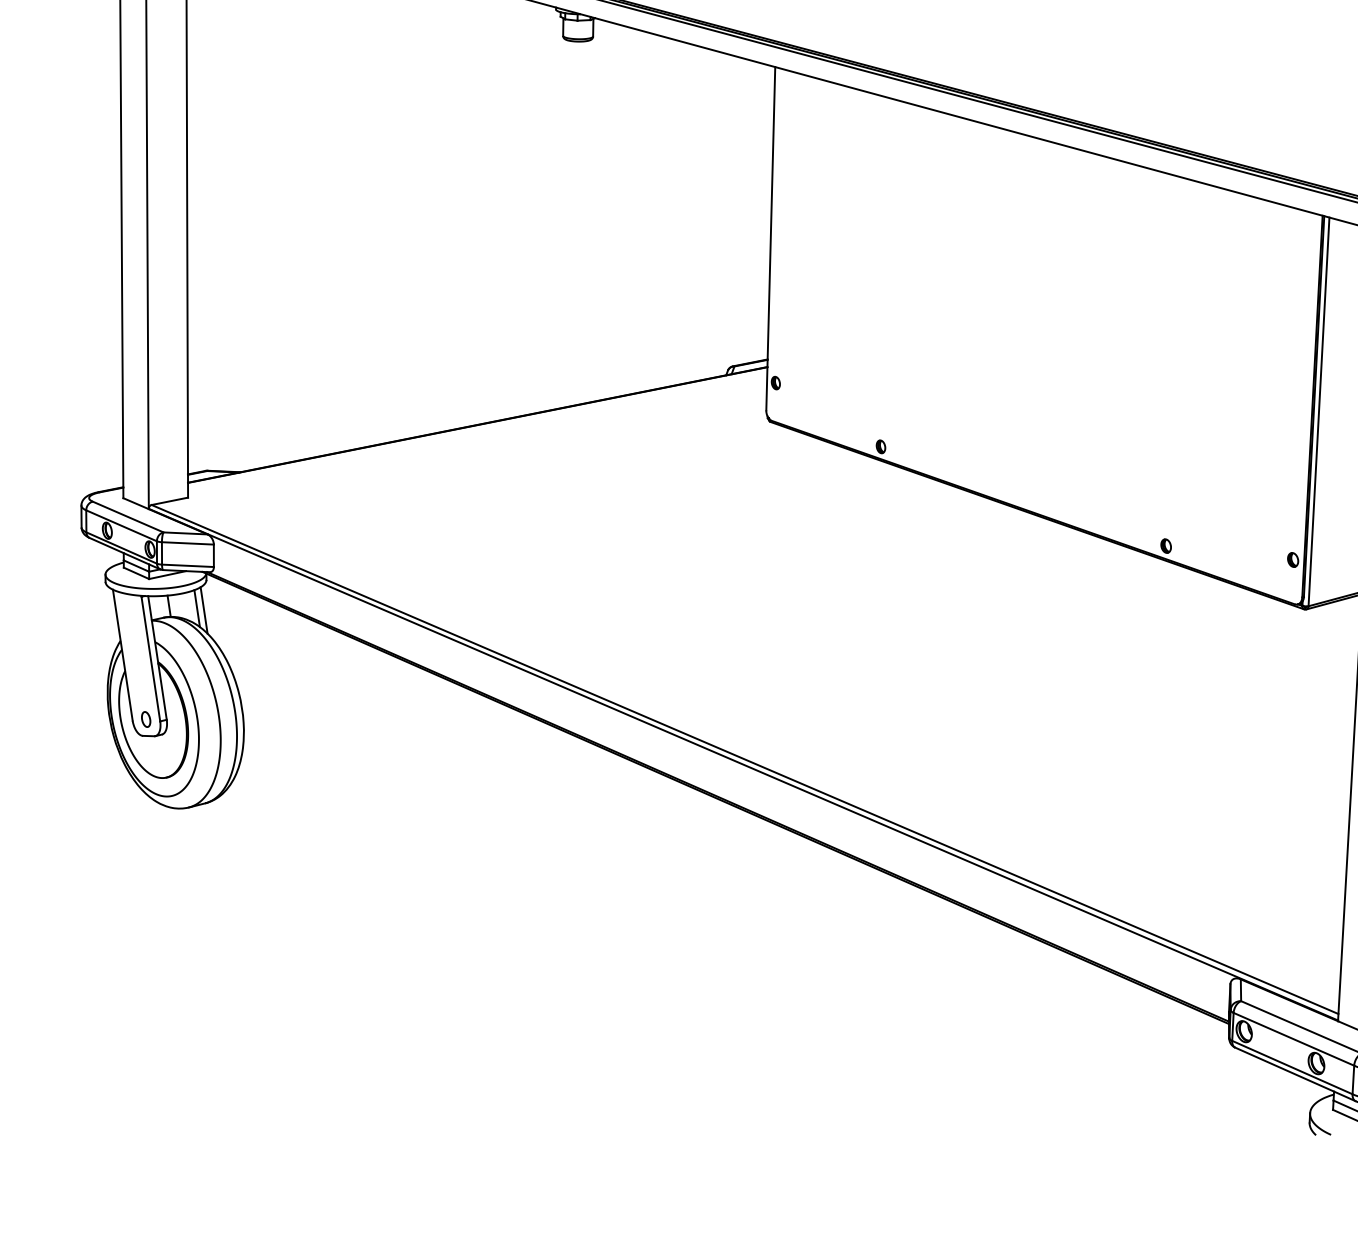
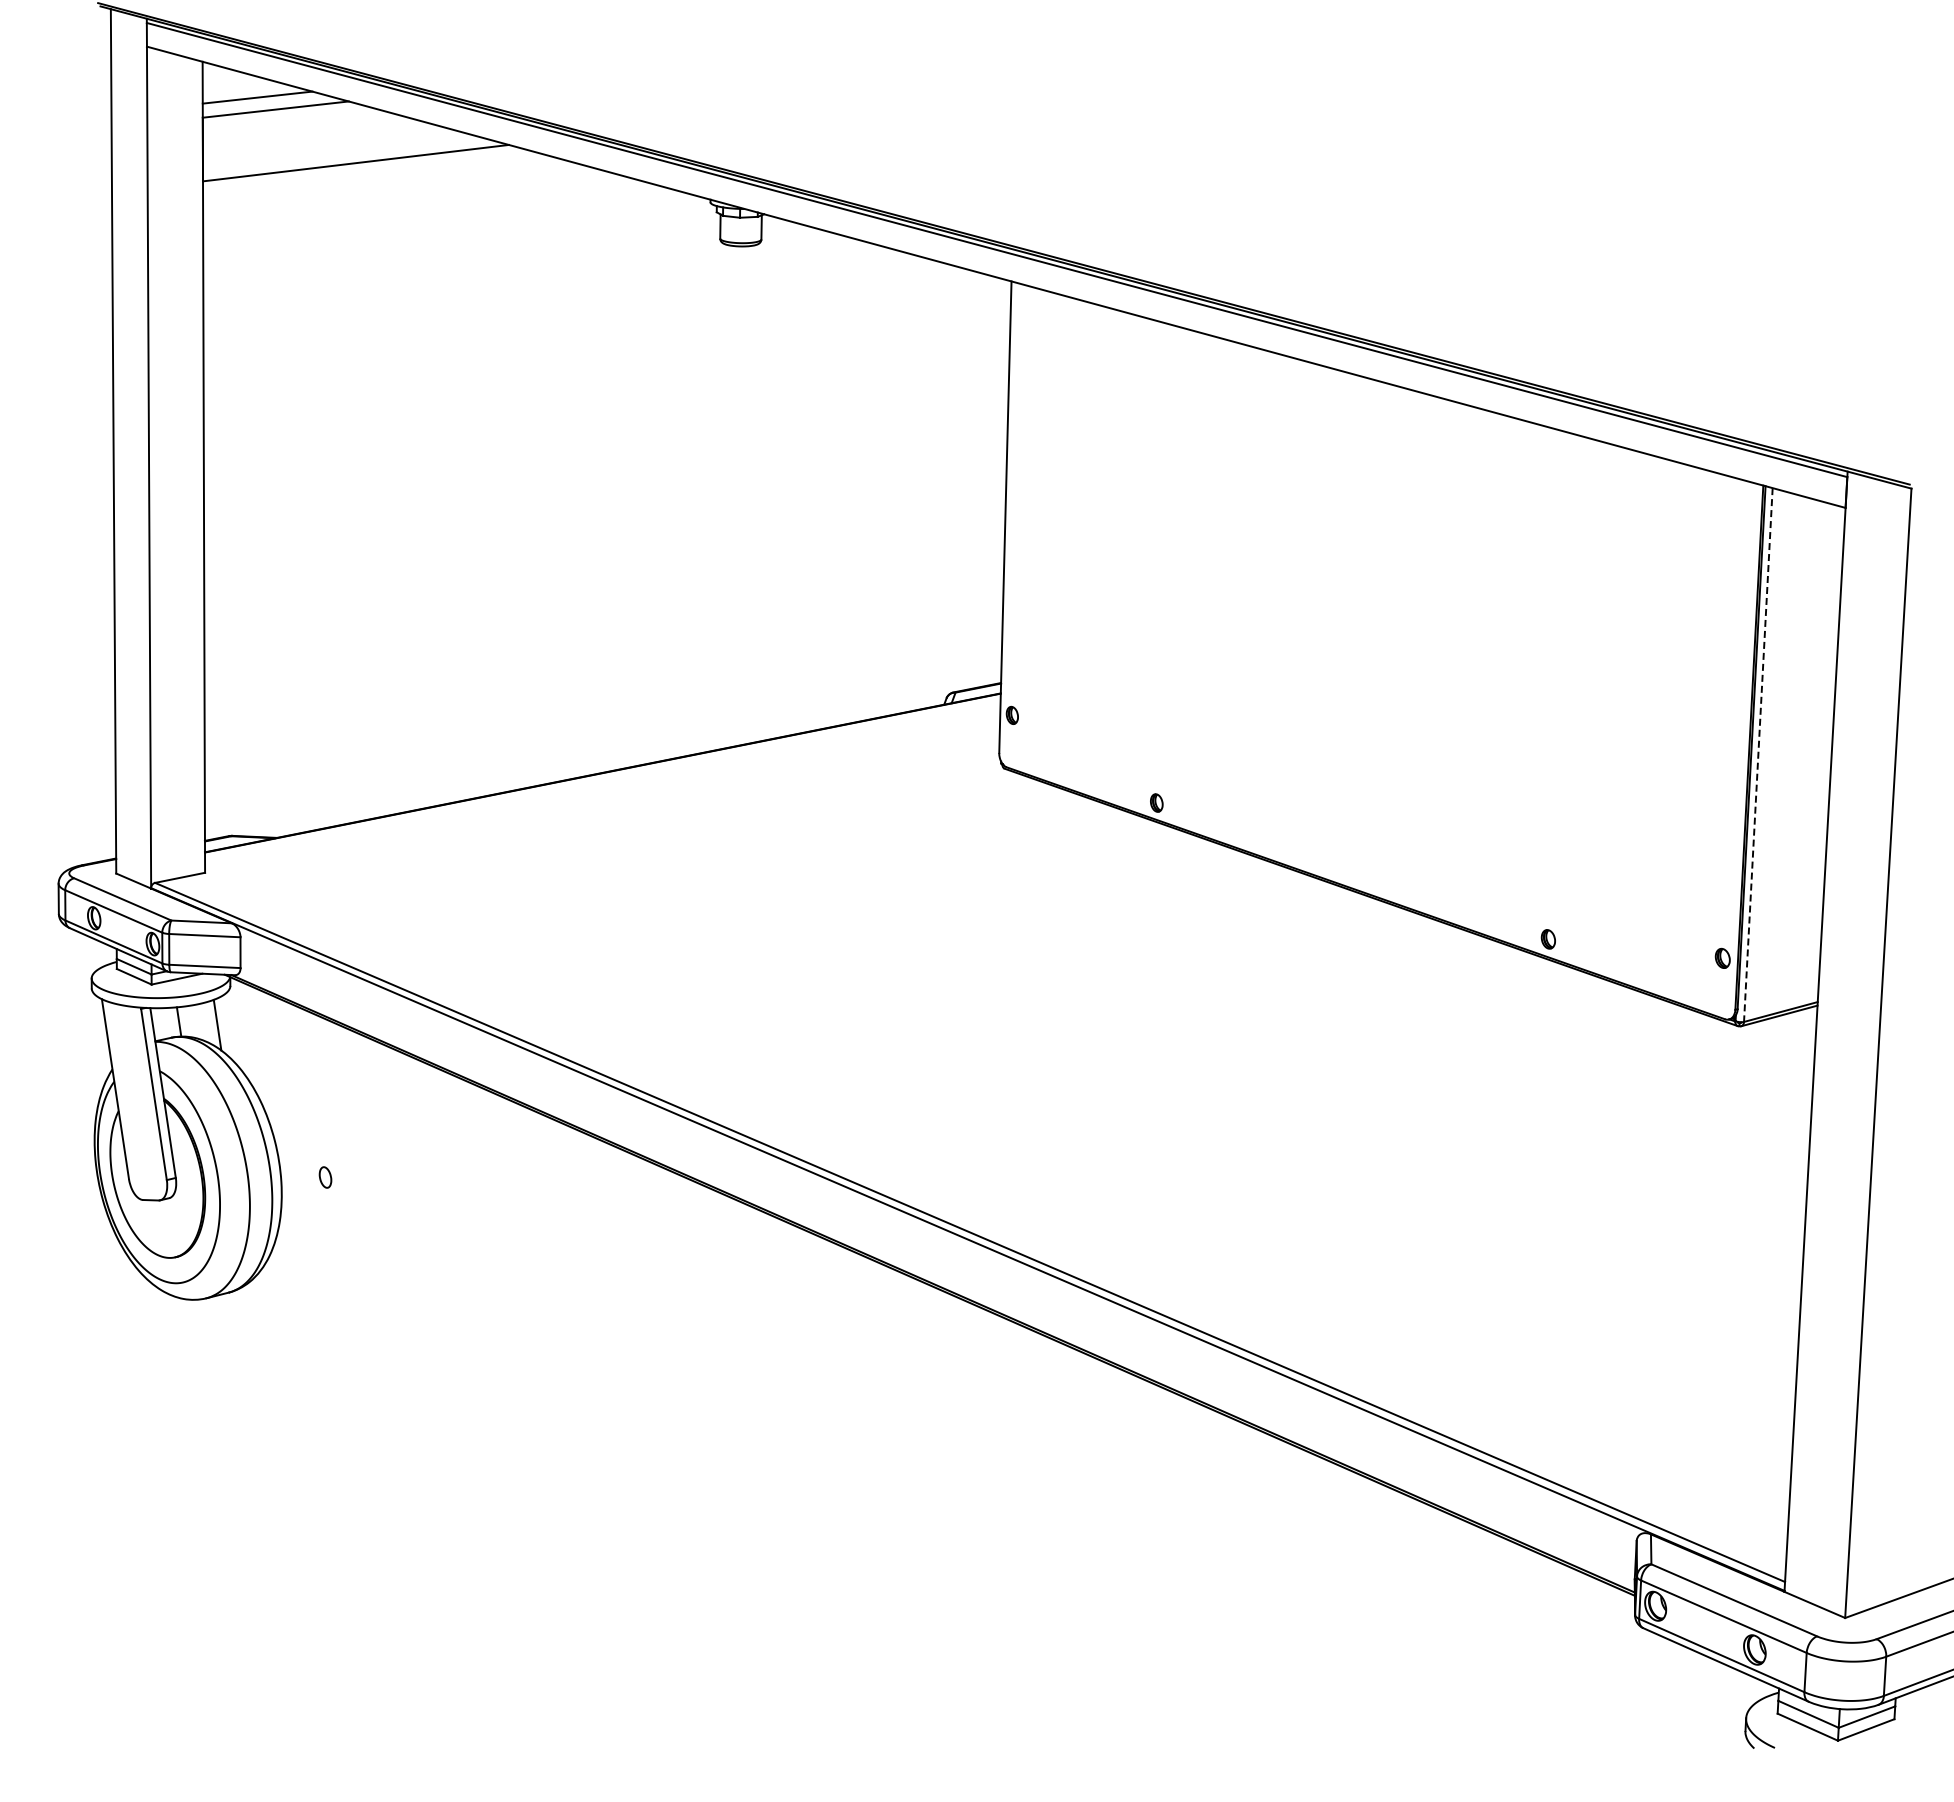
line: (1319, 412) -> (1758, 755), solid -> dashed
line: (203, 610) -> (226, 1027), removed
part: (146, 719) -> (325, 1177), moved

